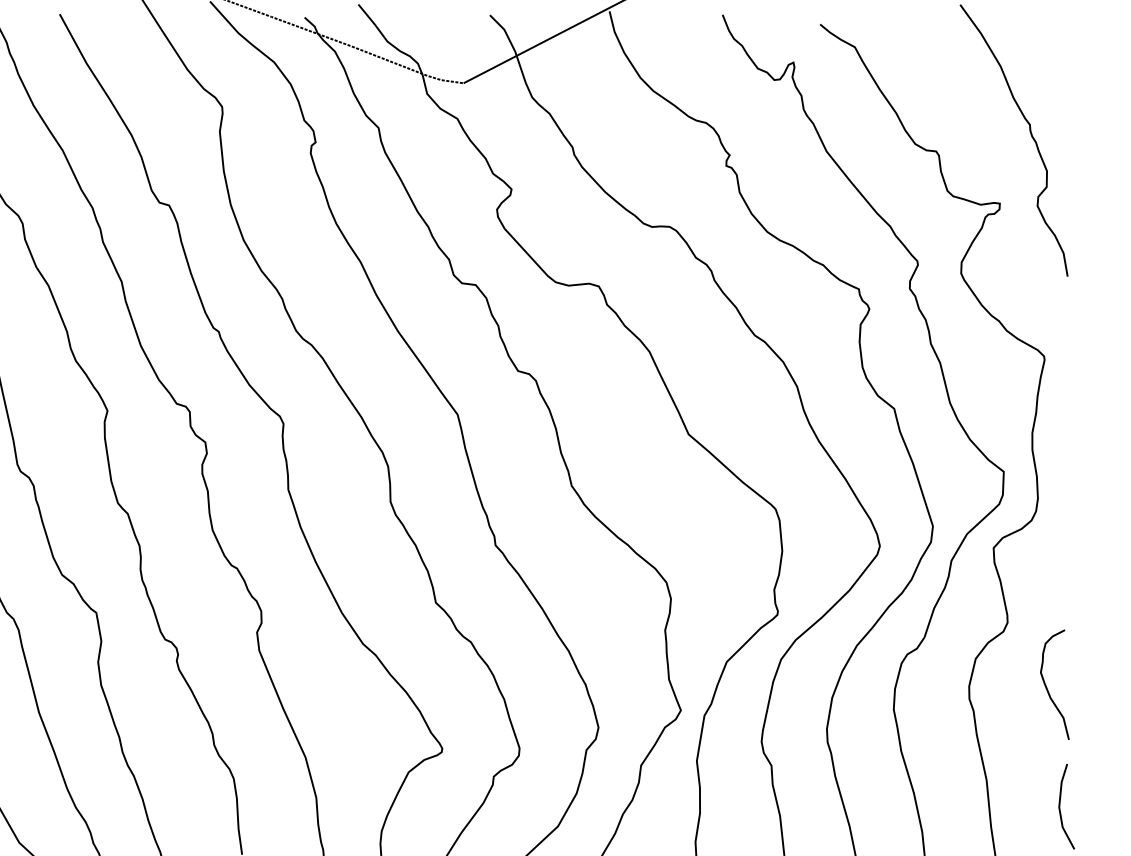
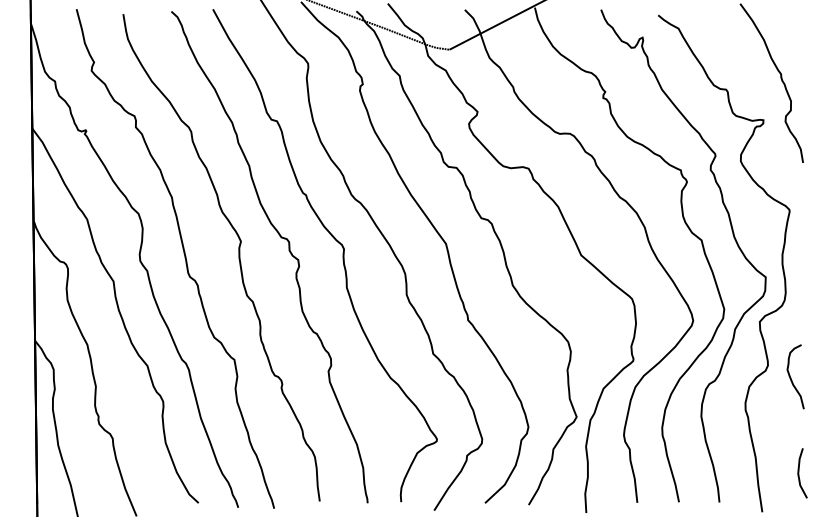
curve: (1047, 685) -> (791, 377), moved

